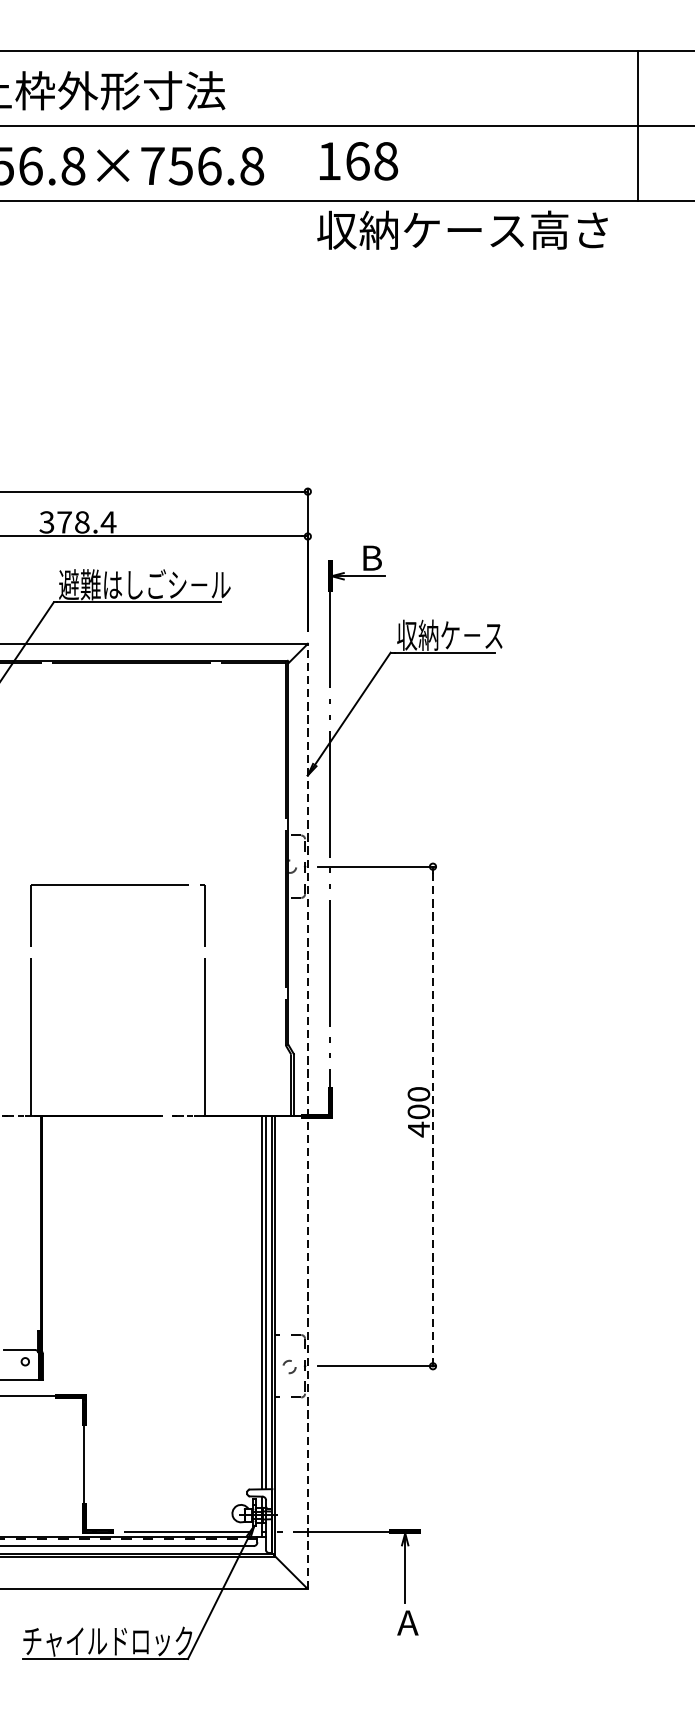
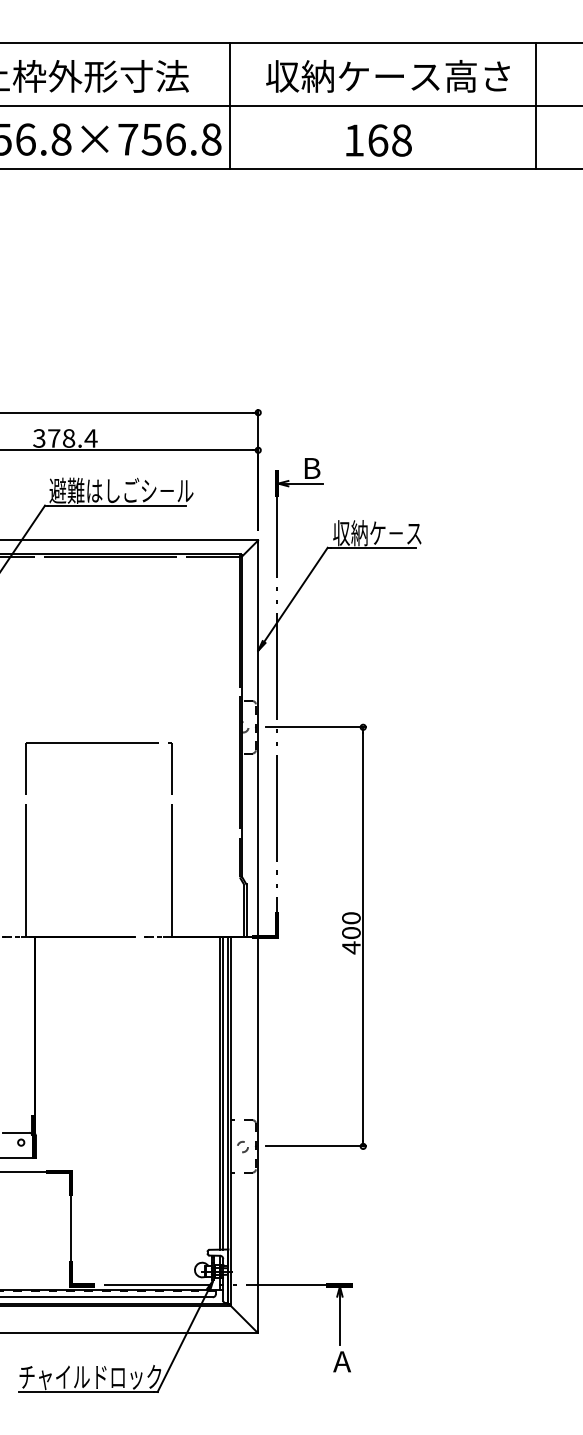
line: (274, 125) -> (230, 105), added
text: (358, 161) -> (378, 140), moved
text: (461, 230) -> (387, 76), moved
line: (308, 1116) -> (258, 936), dashed -> solid
line: (433, 1117) -> (363, 937), dashed -> solid

